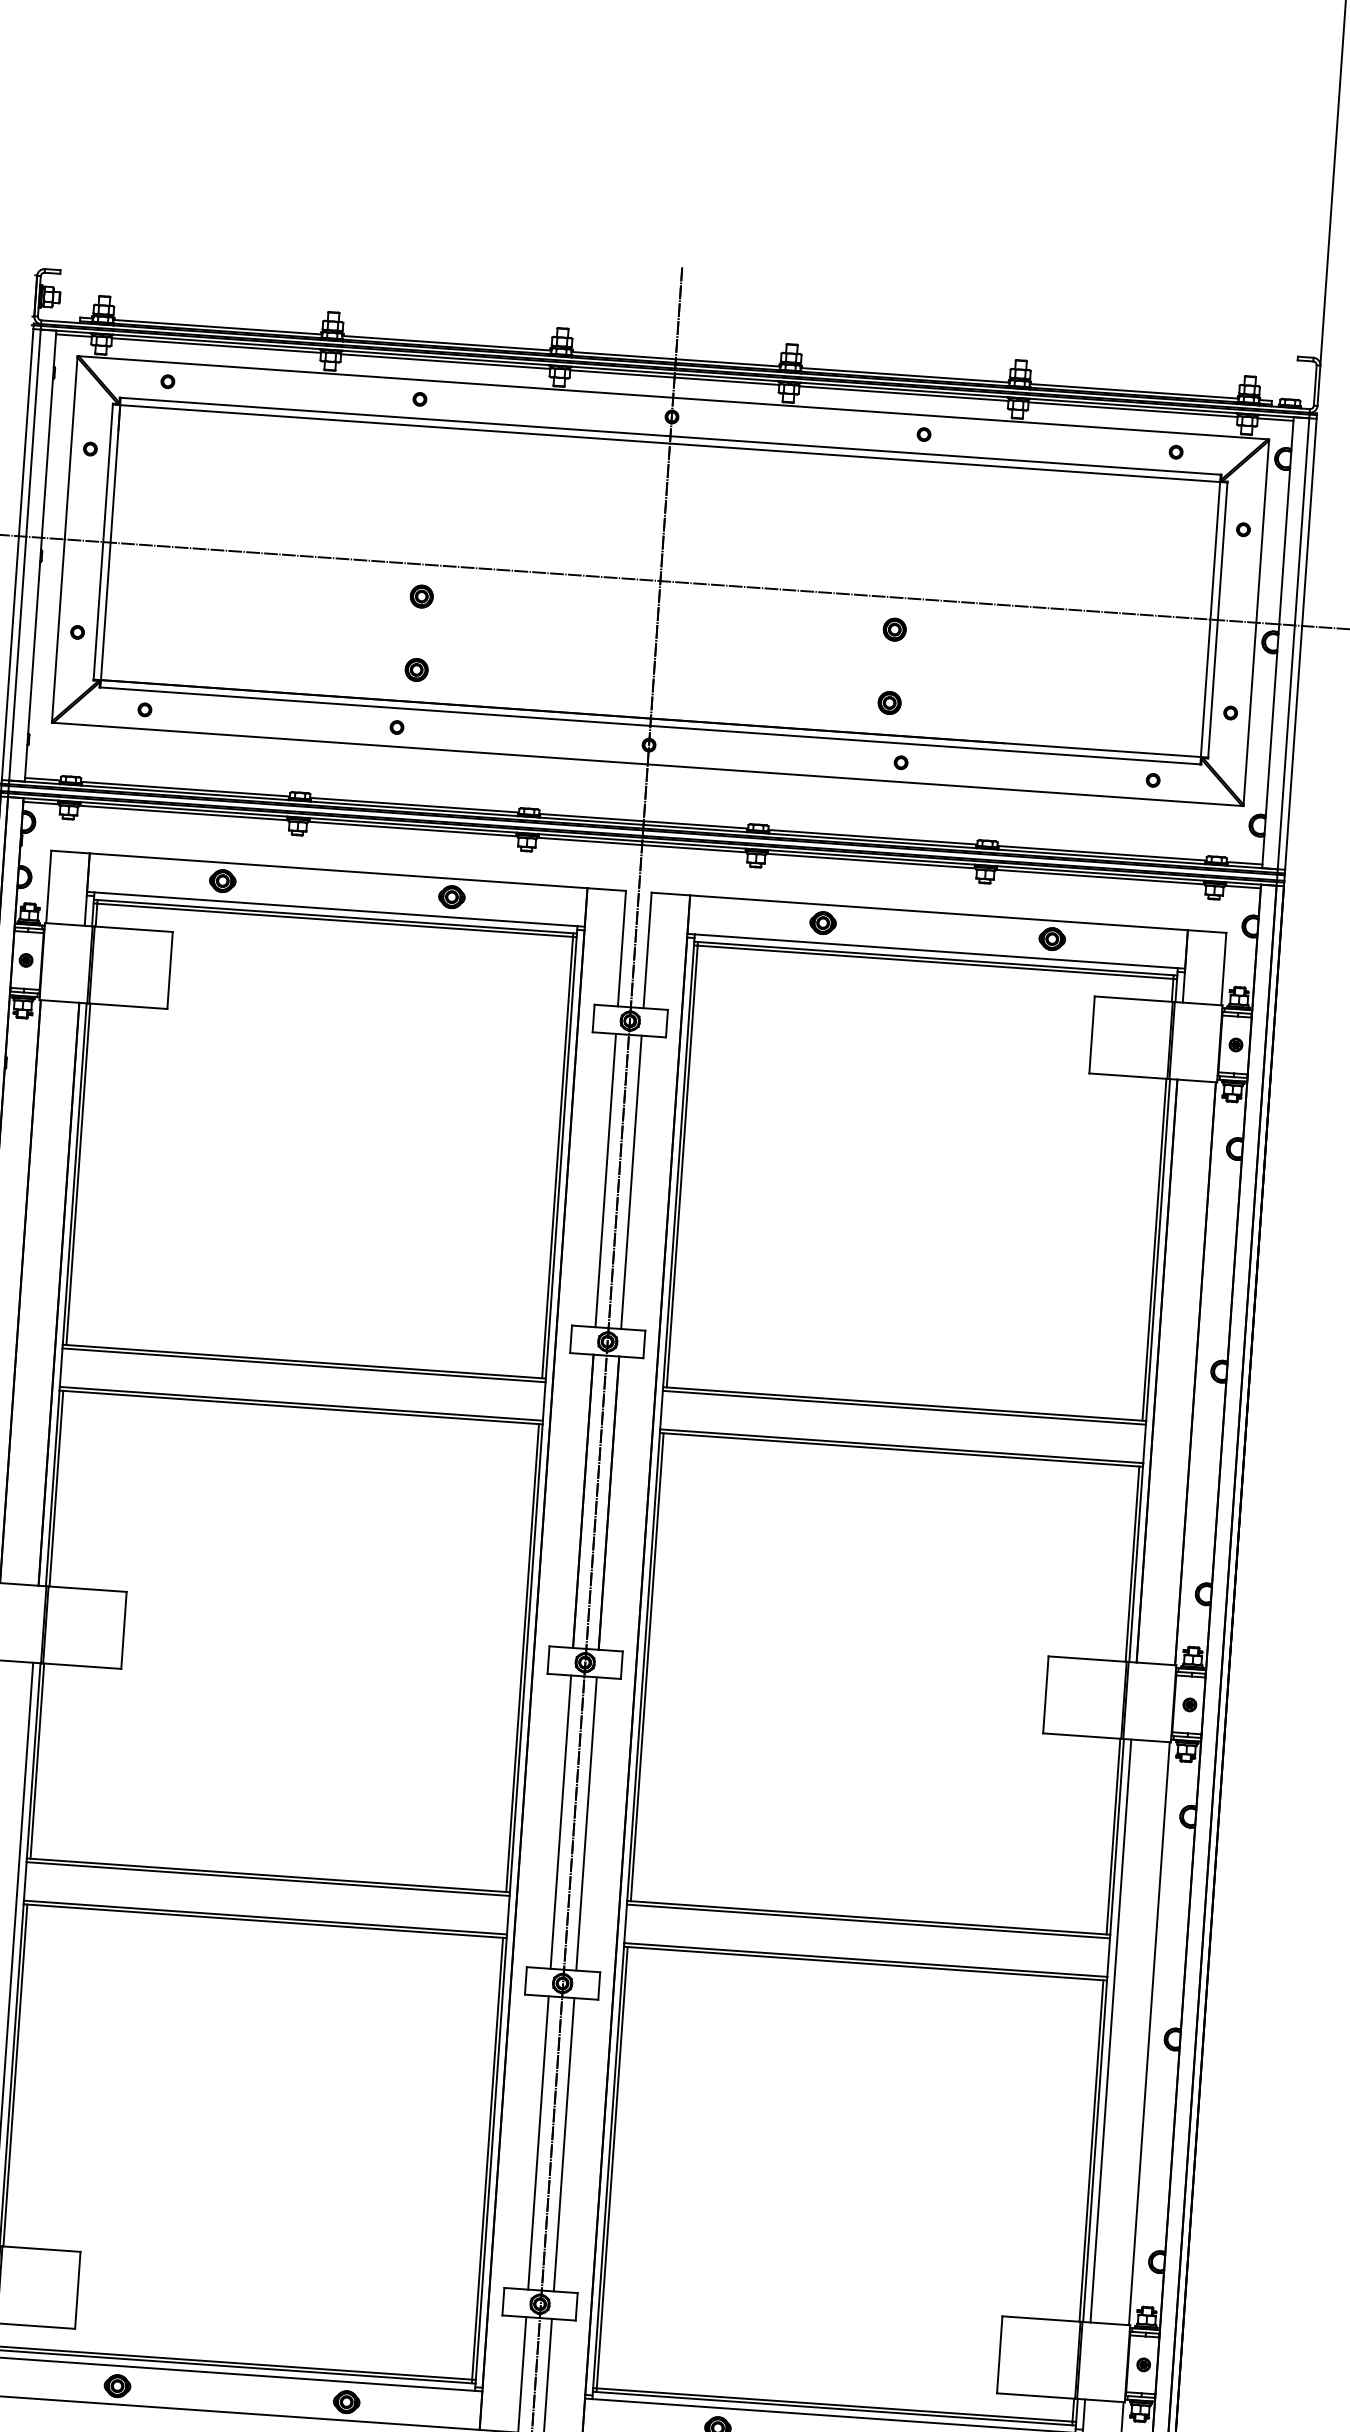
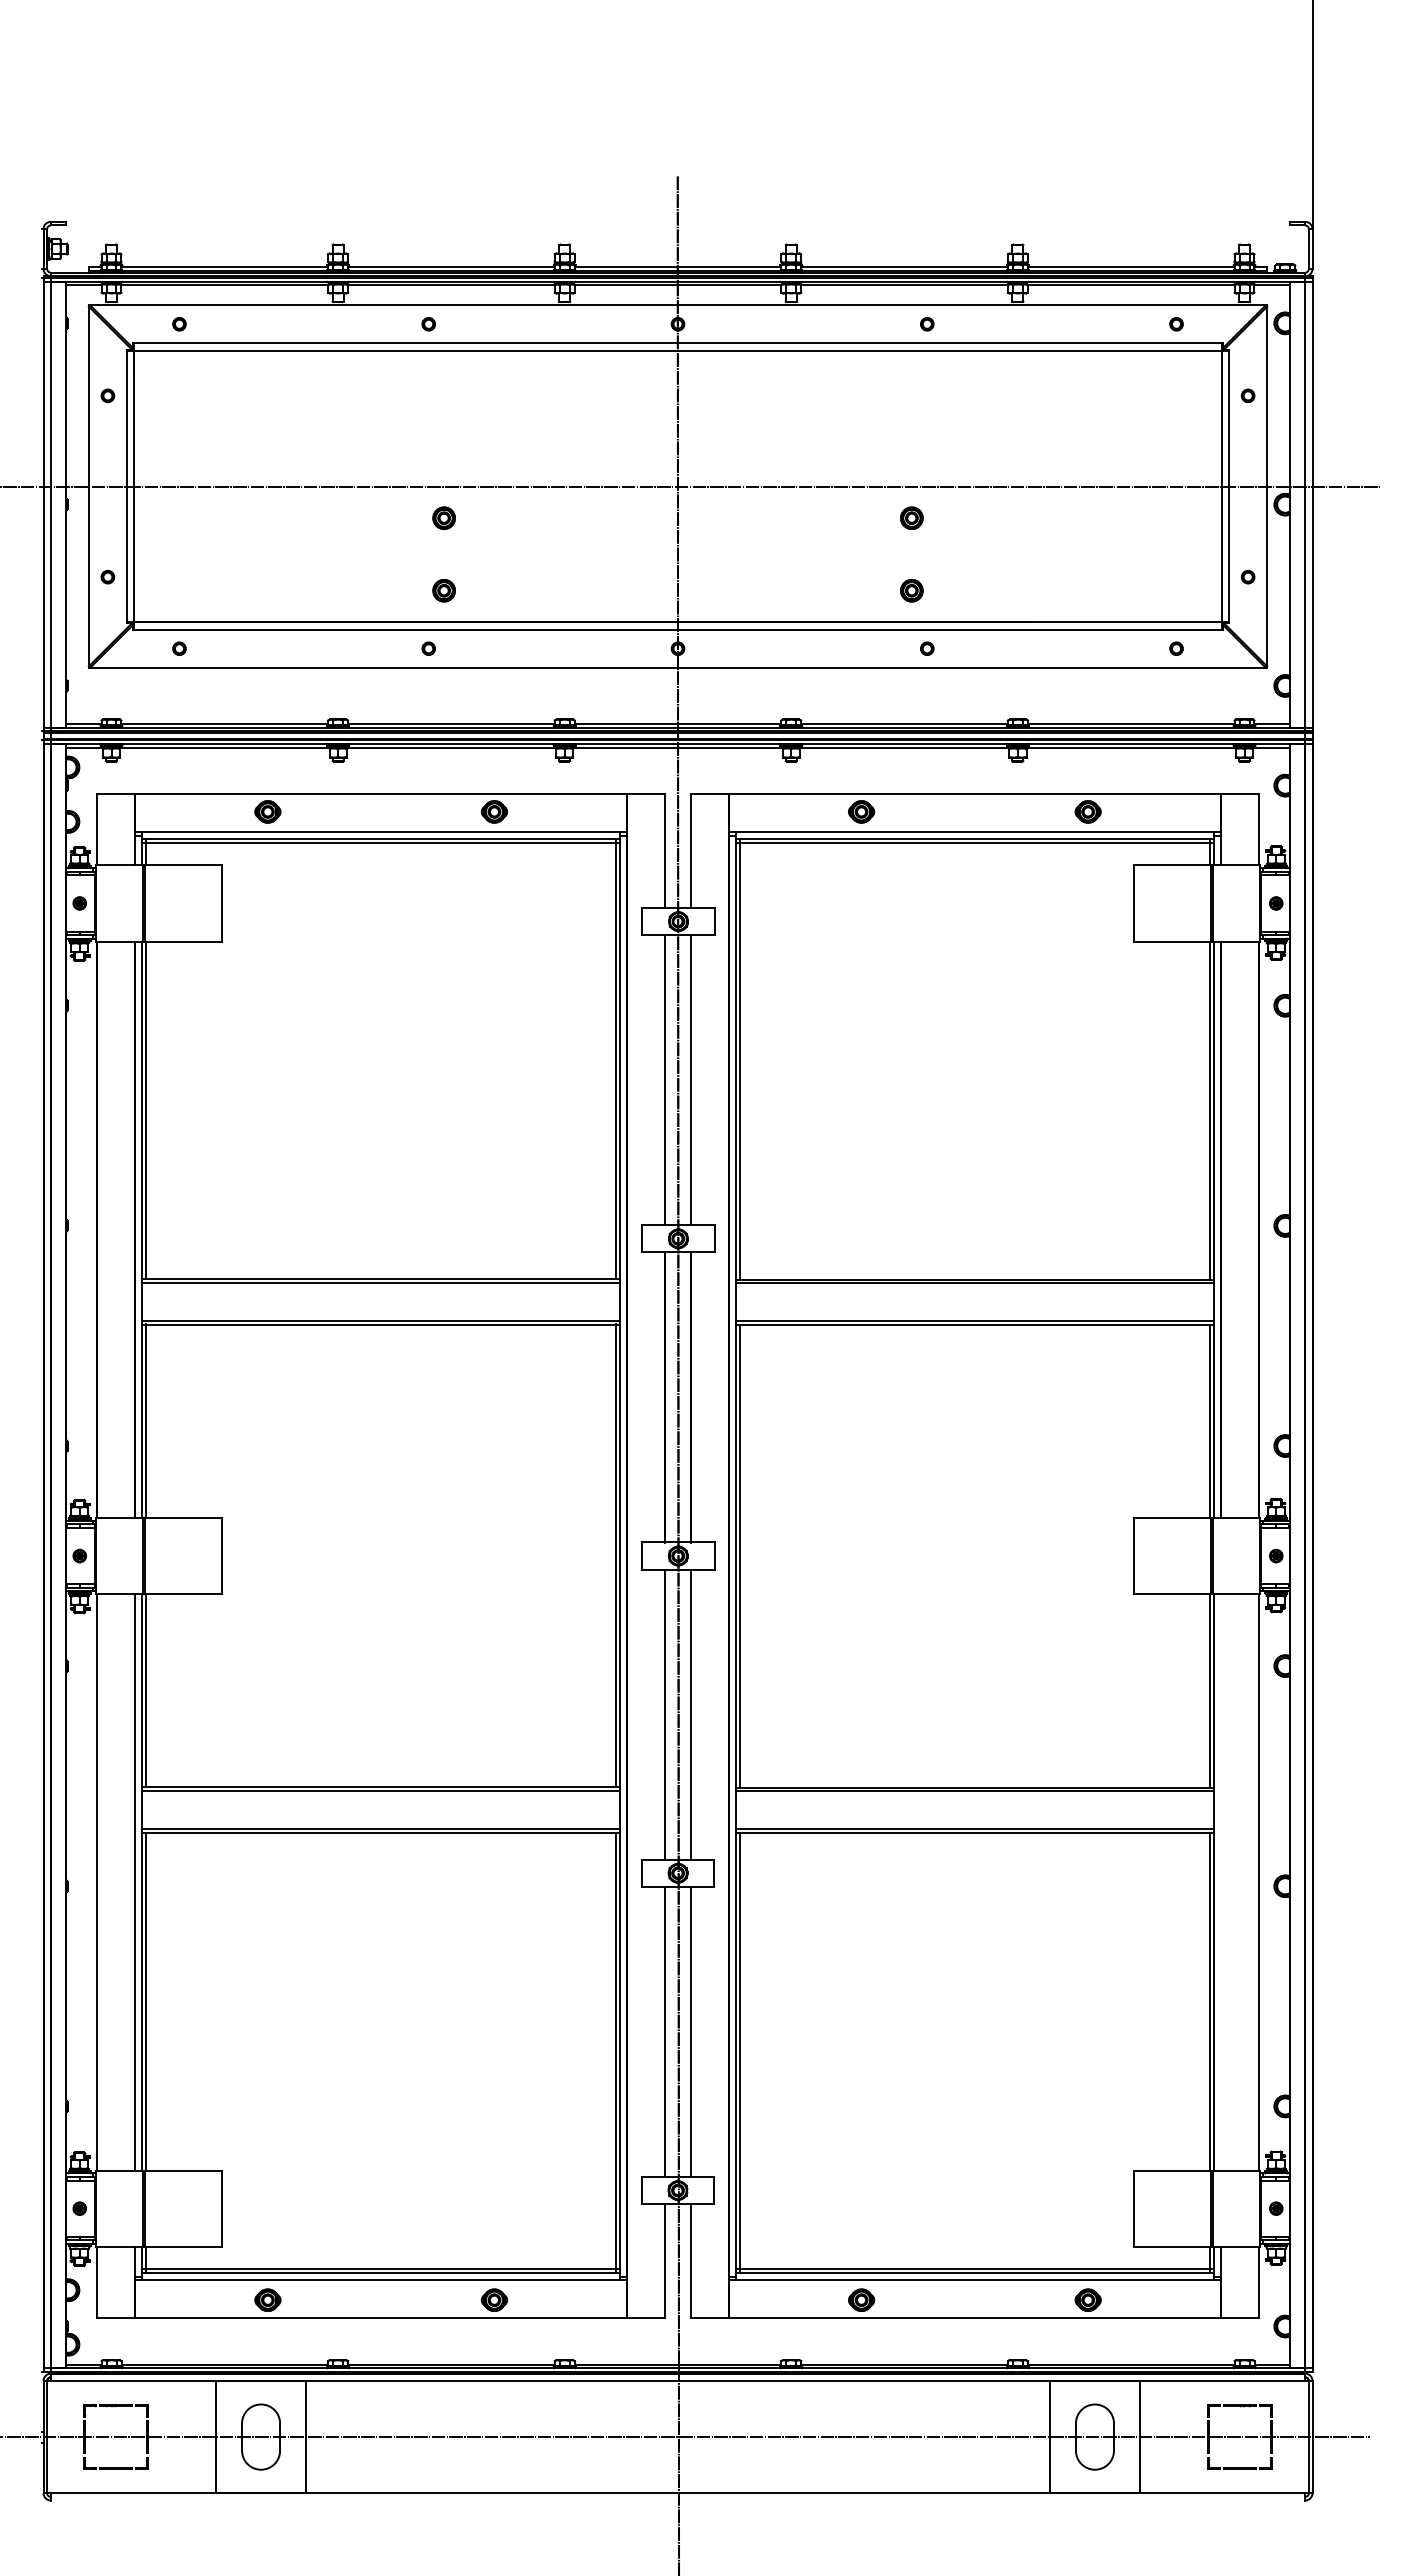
line: (1110, 2031) -> (1220, 1882), removed

